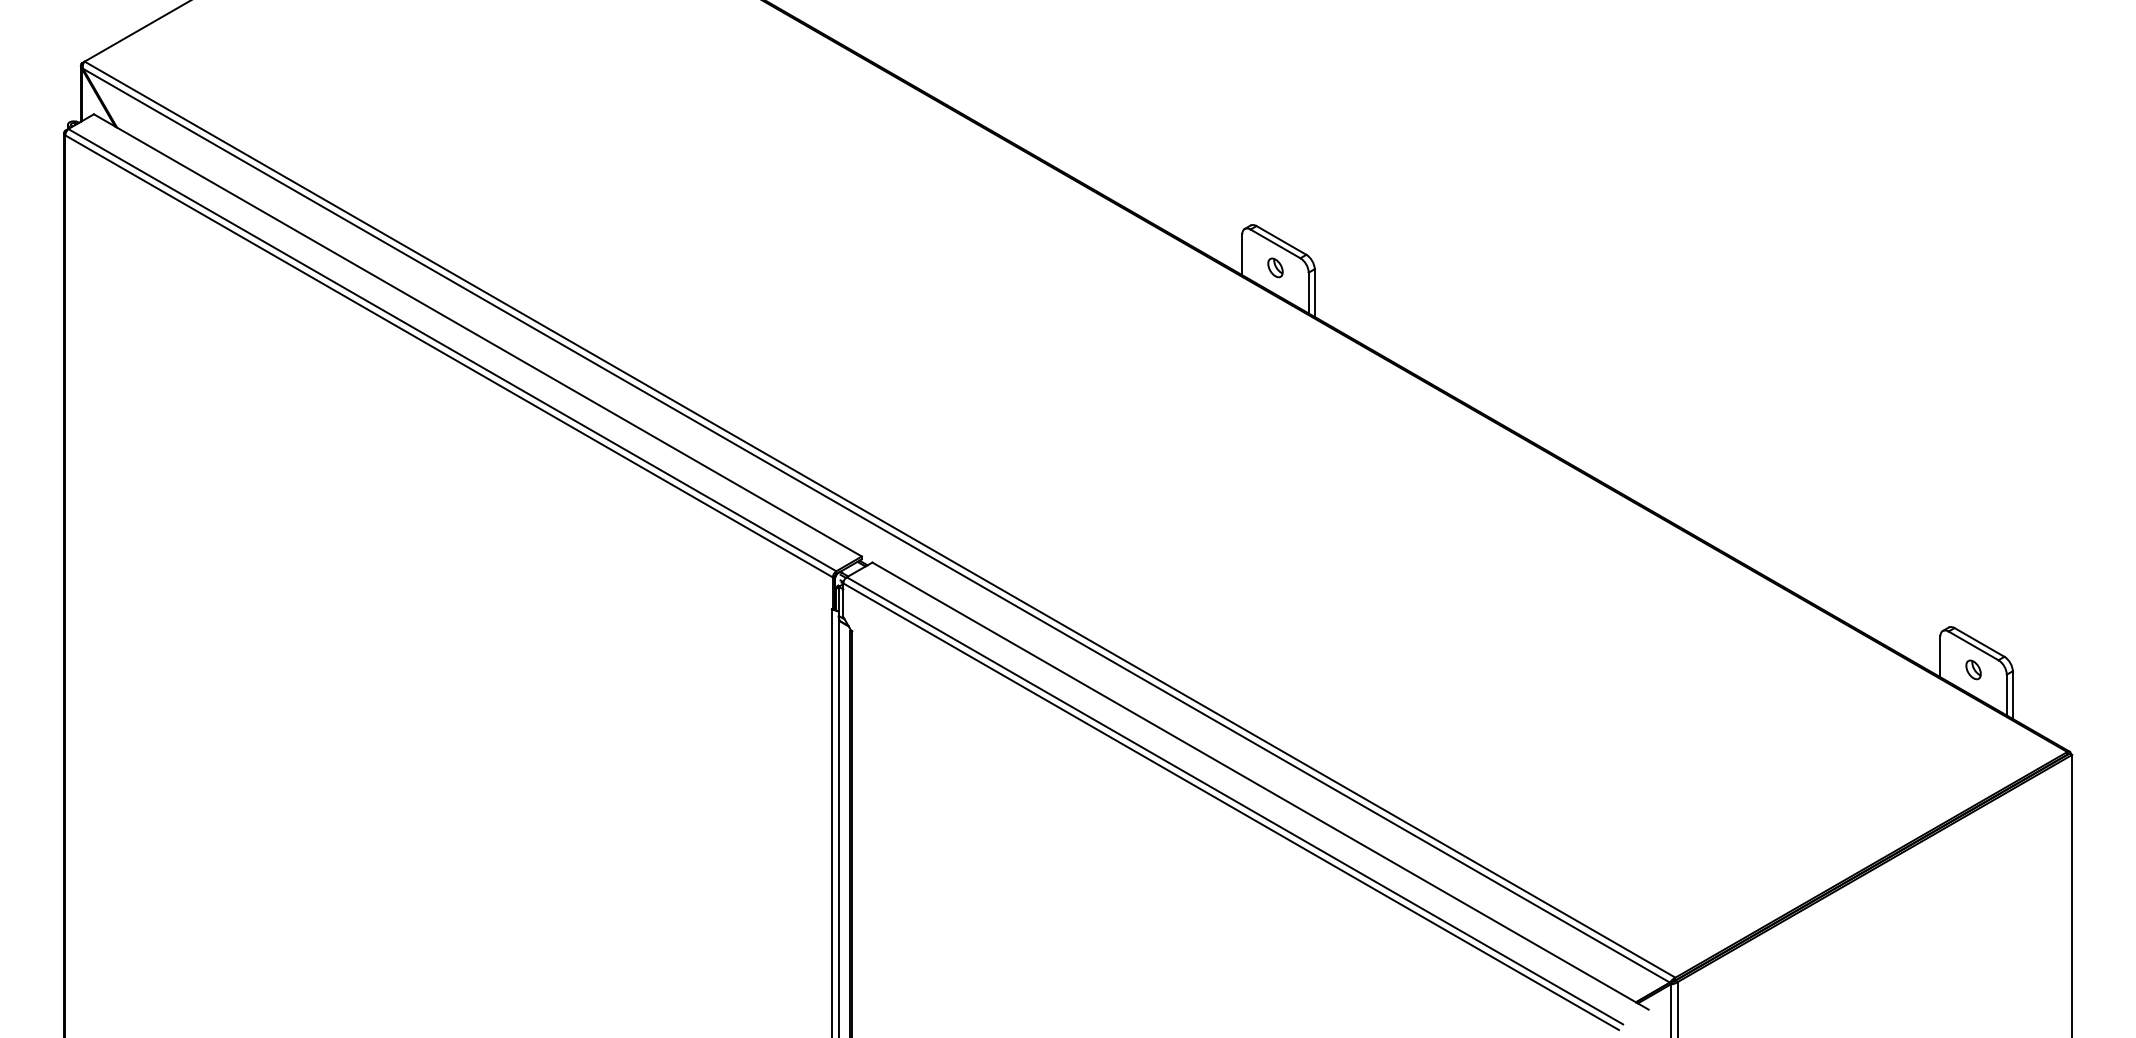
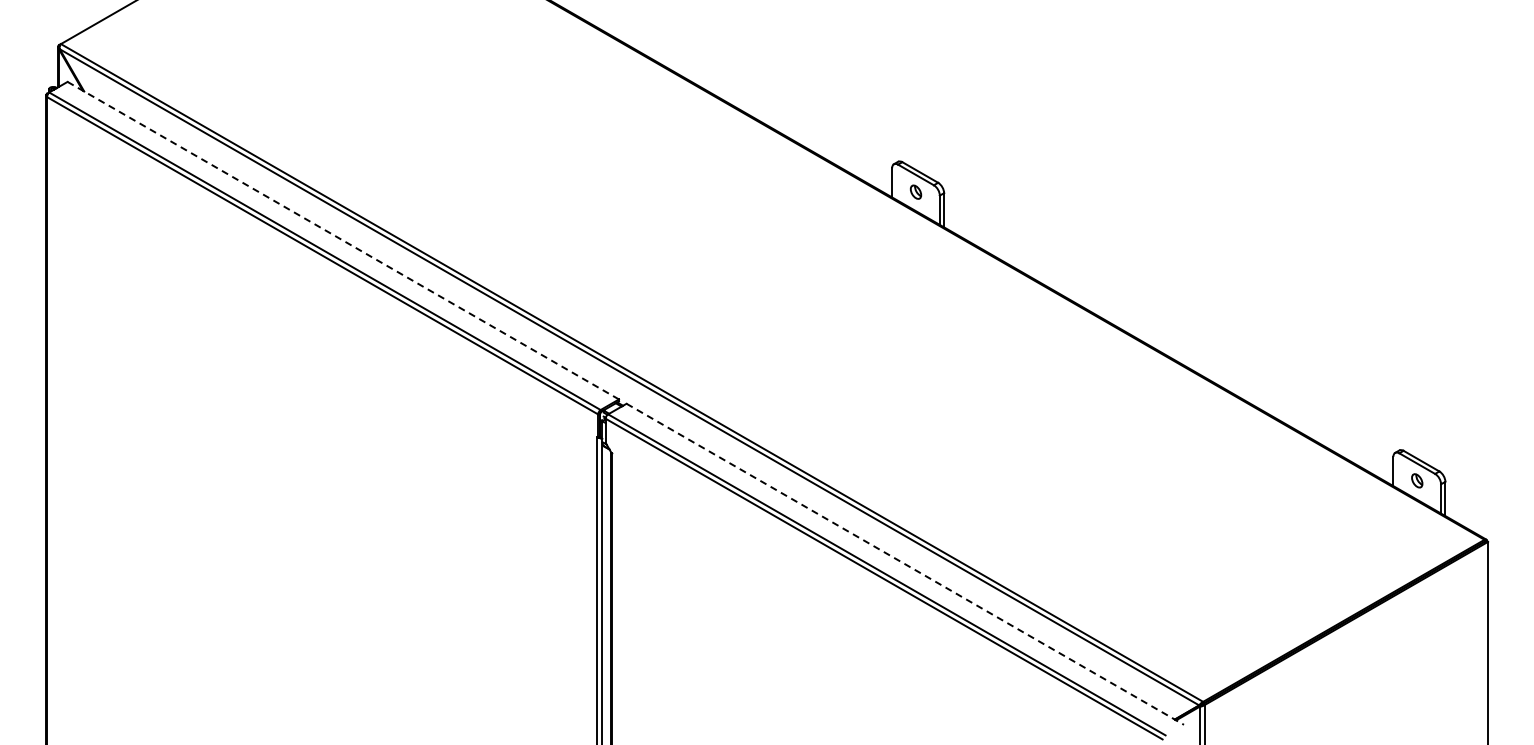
line: (478, 335) -> (343, 240), solid -> dashed
line: (1260, 786) -> (905, 564), solid -> dashed

